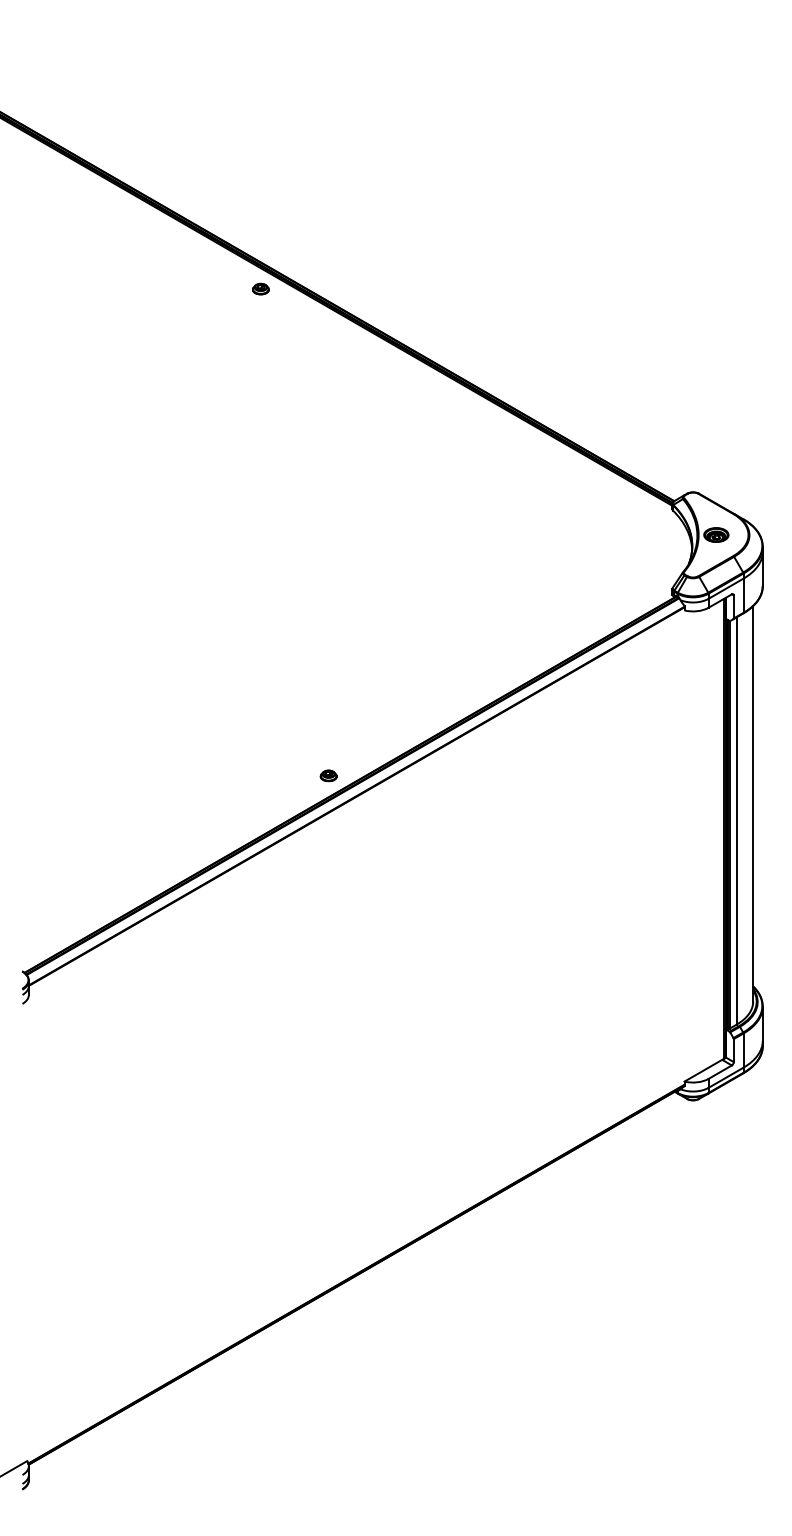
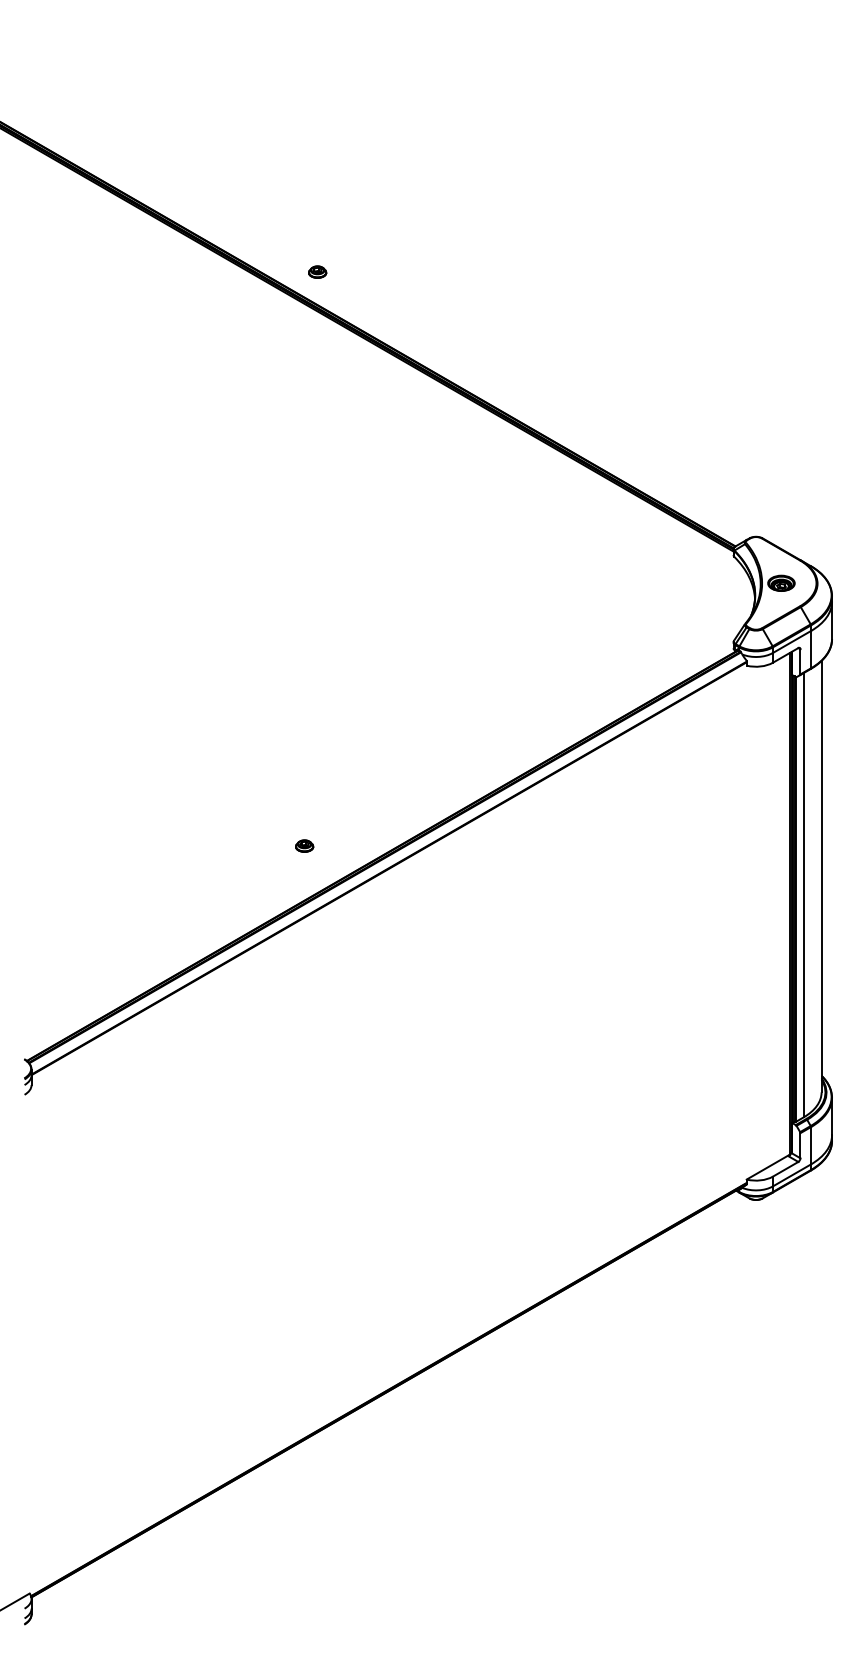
part: (260, 288) -> (317, 271), moved
part: (328, 775) -> (304, 845), moved

